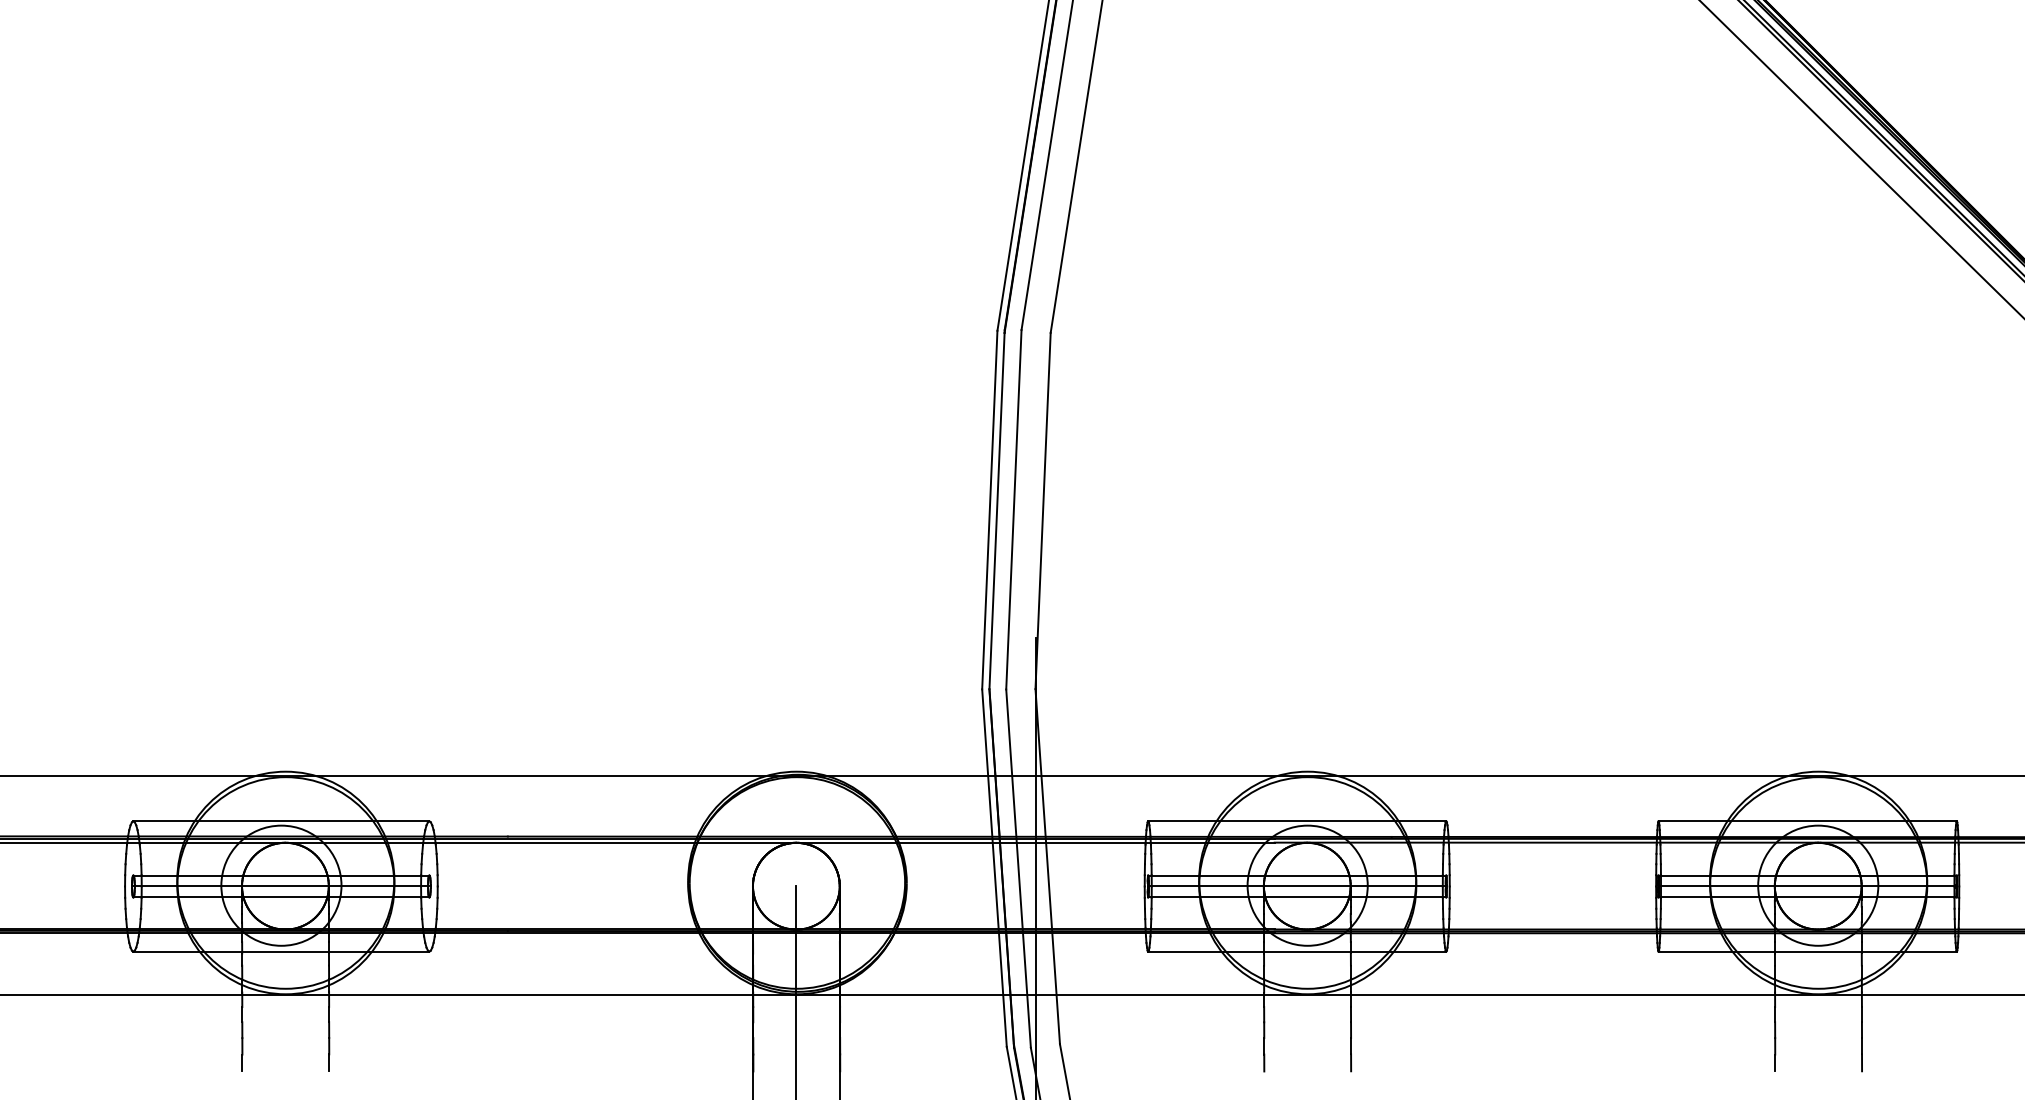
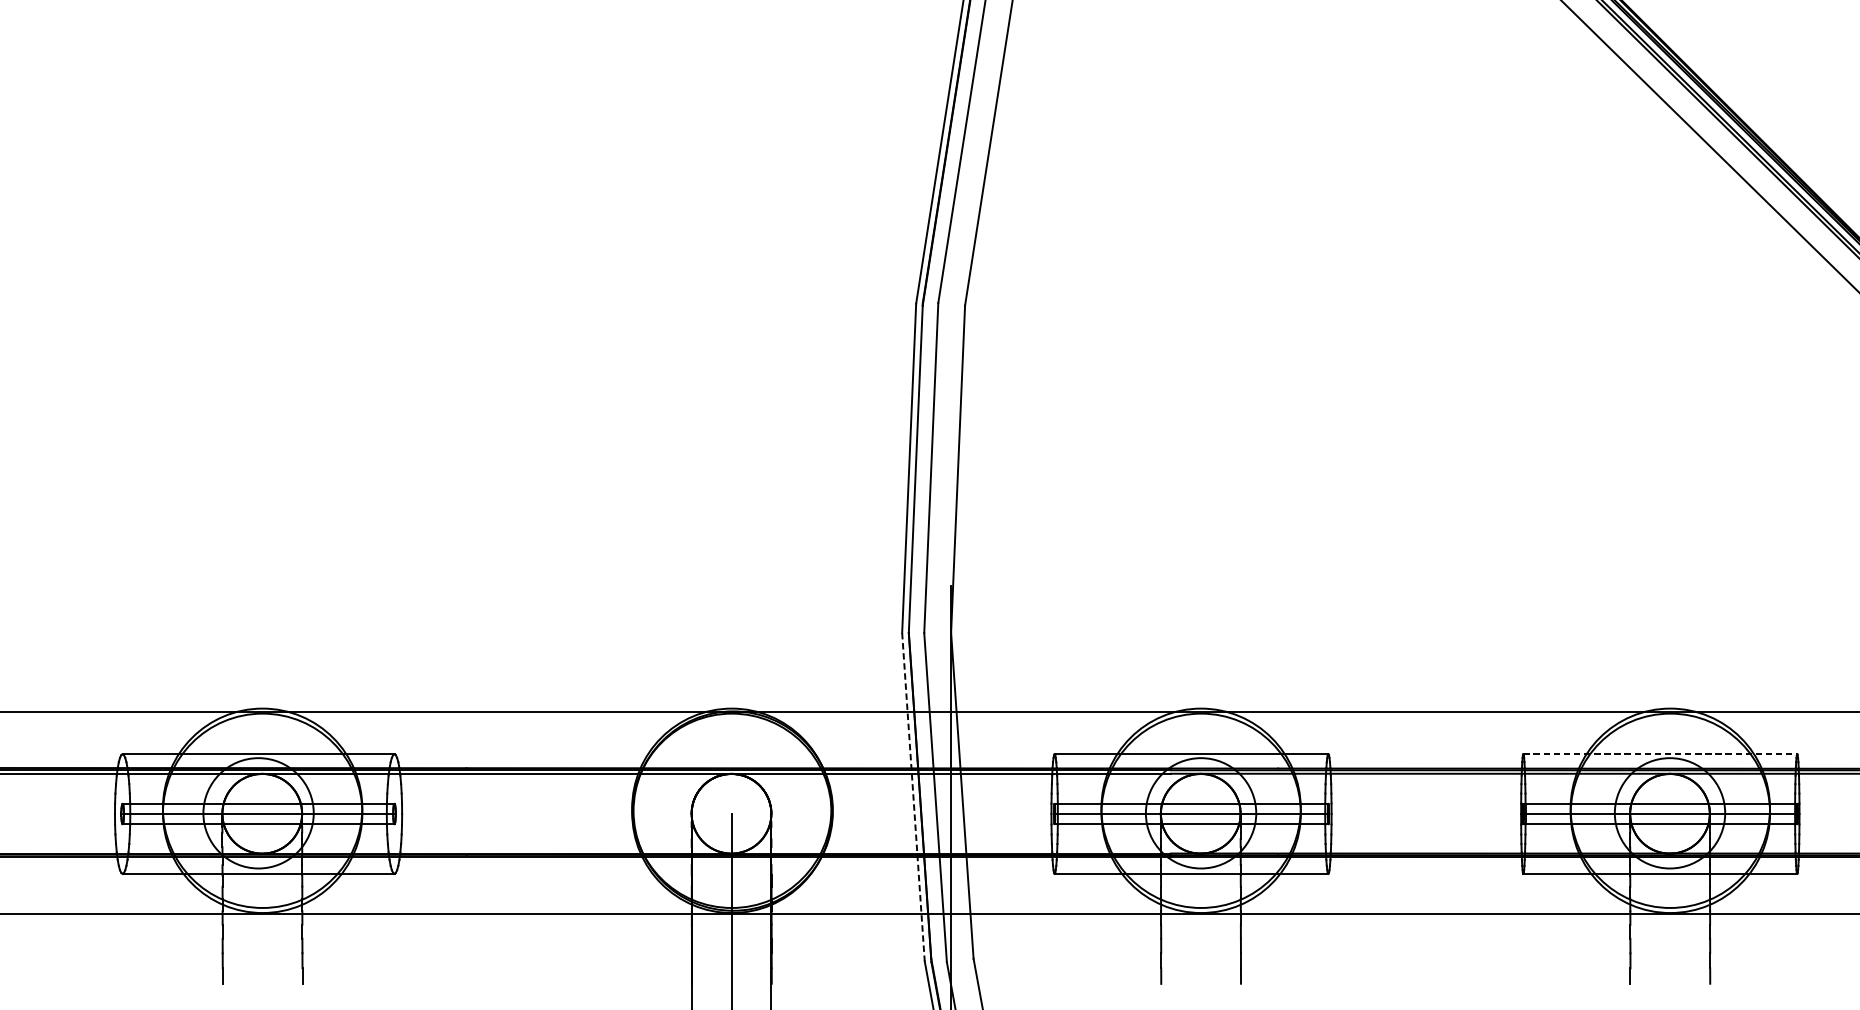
line: (1808, 821) -> (1661, 754), solid -> dashed
line: (994, 868) -> (913, 797), solid -> dashed

